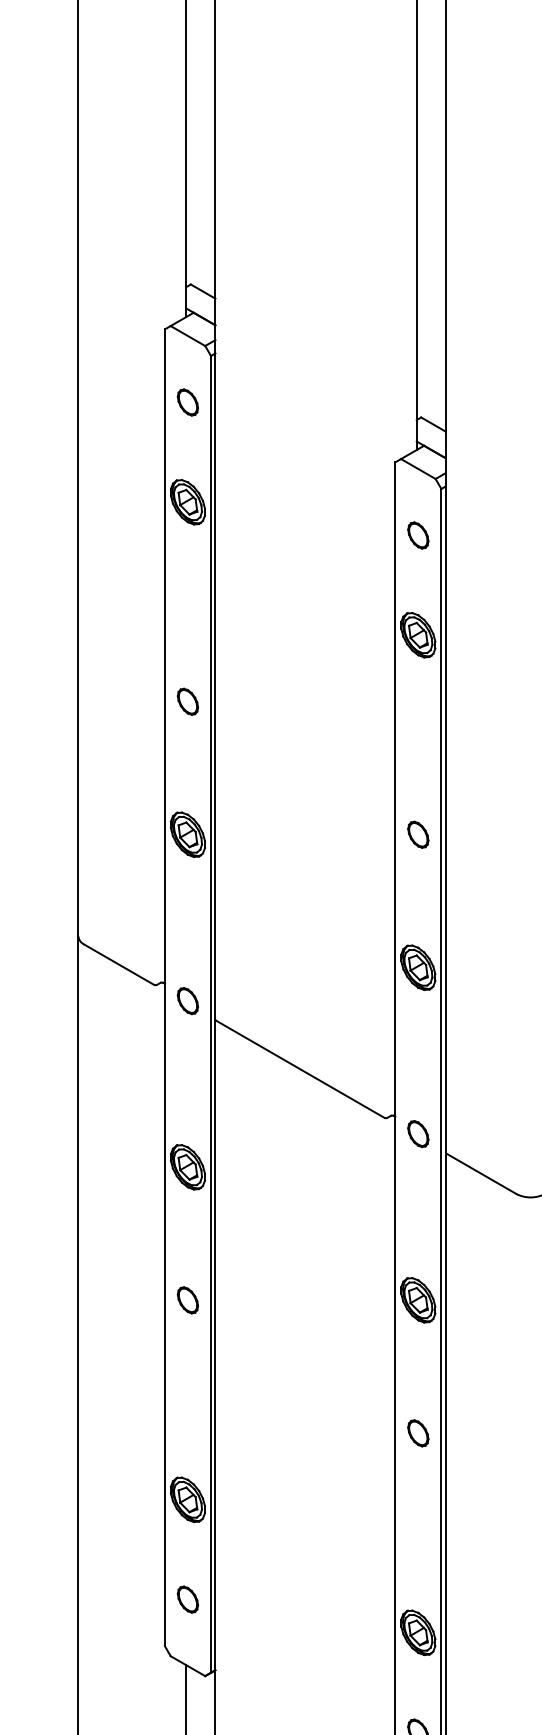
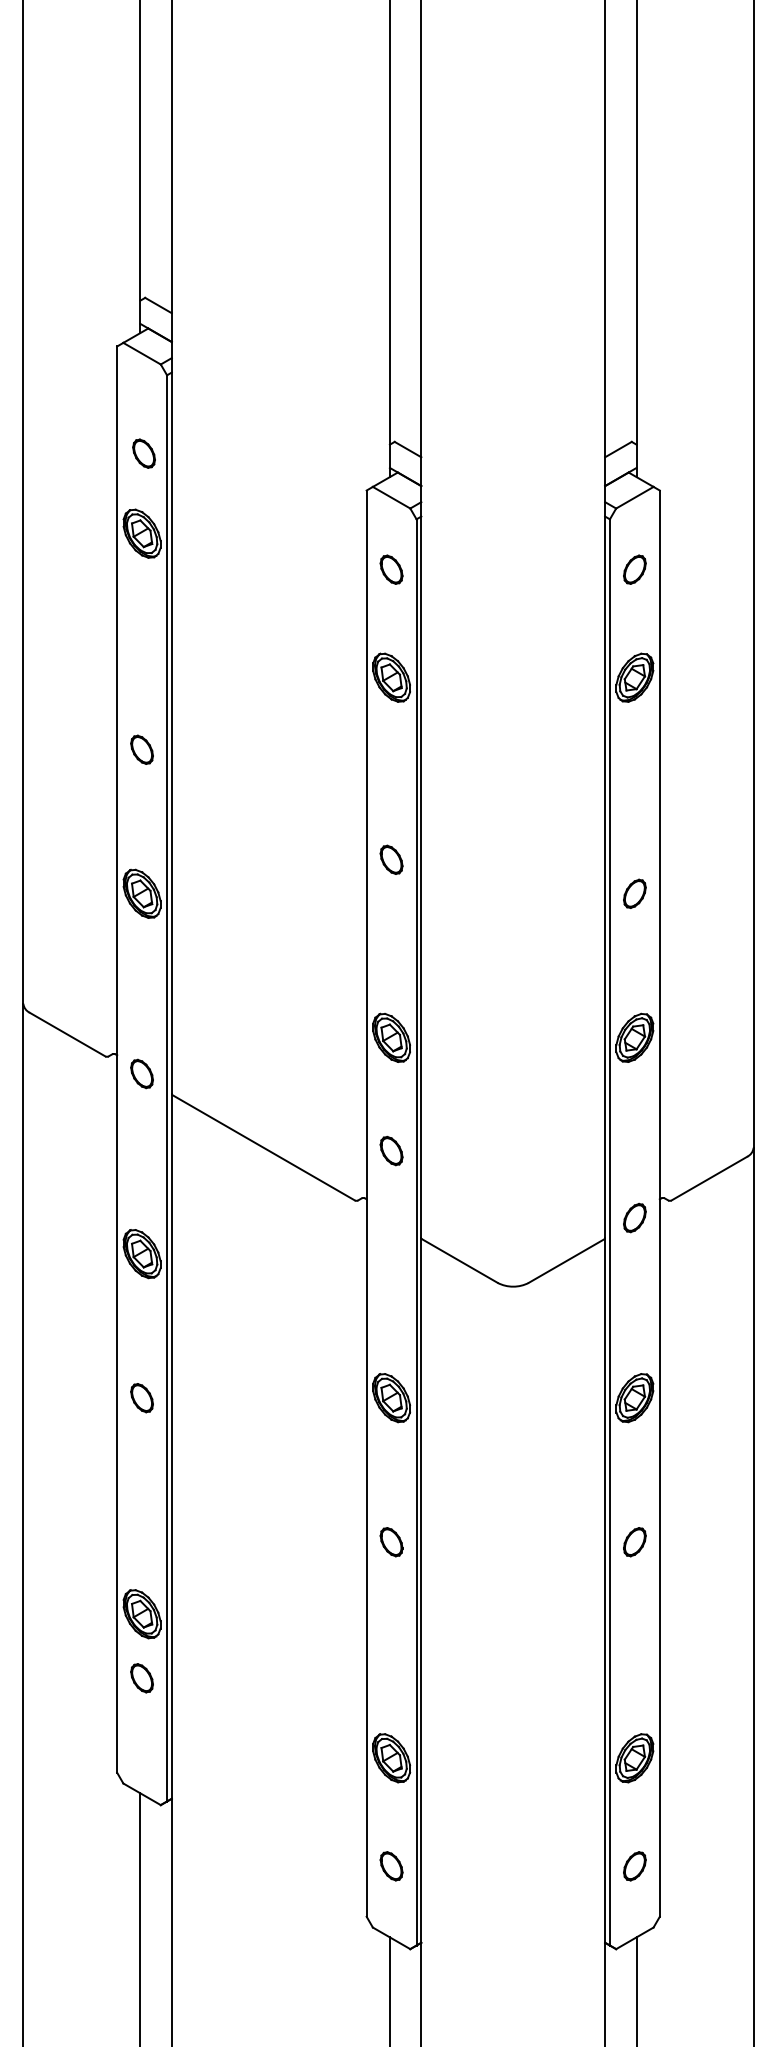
part: (187, 402) -> (143, 453), moved
part: (418, 834) -> (391, 859), moved
part: (418, 1133) -> (391, 1150), moved
part: (187, 1599) -> (141, 1678), moved

